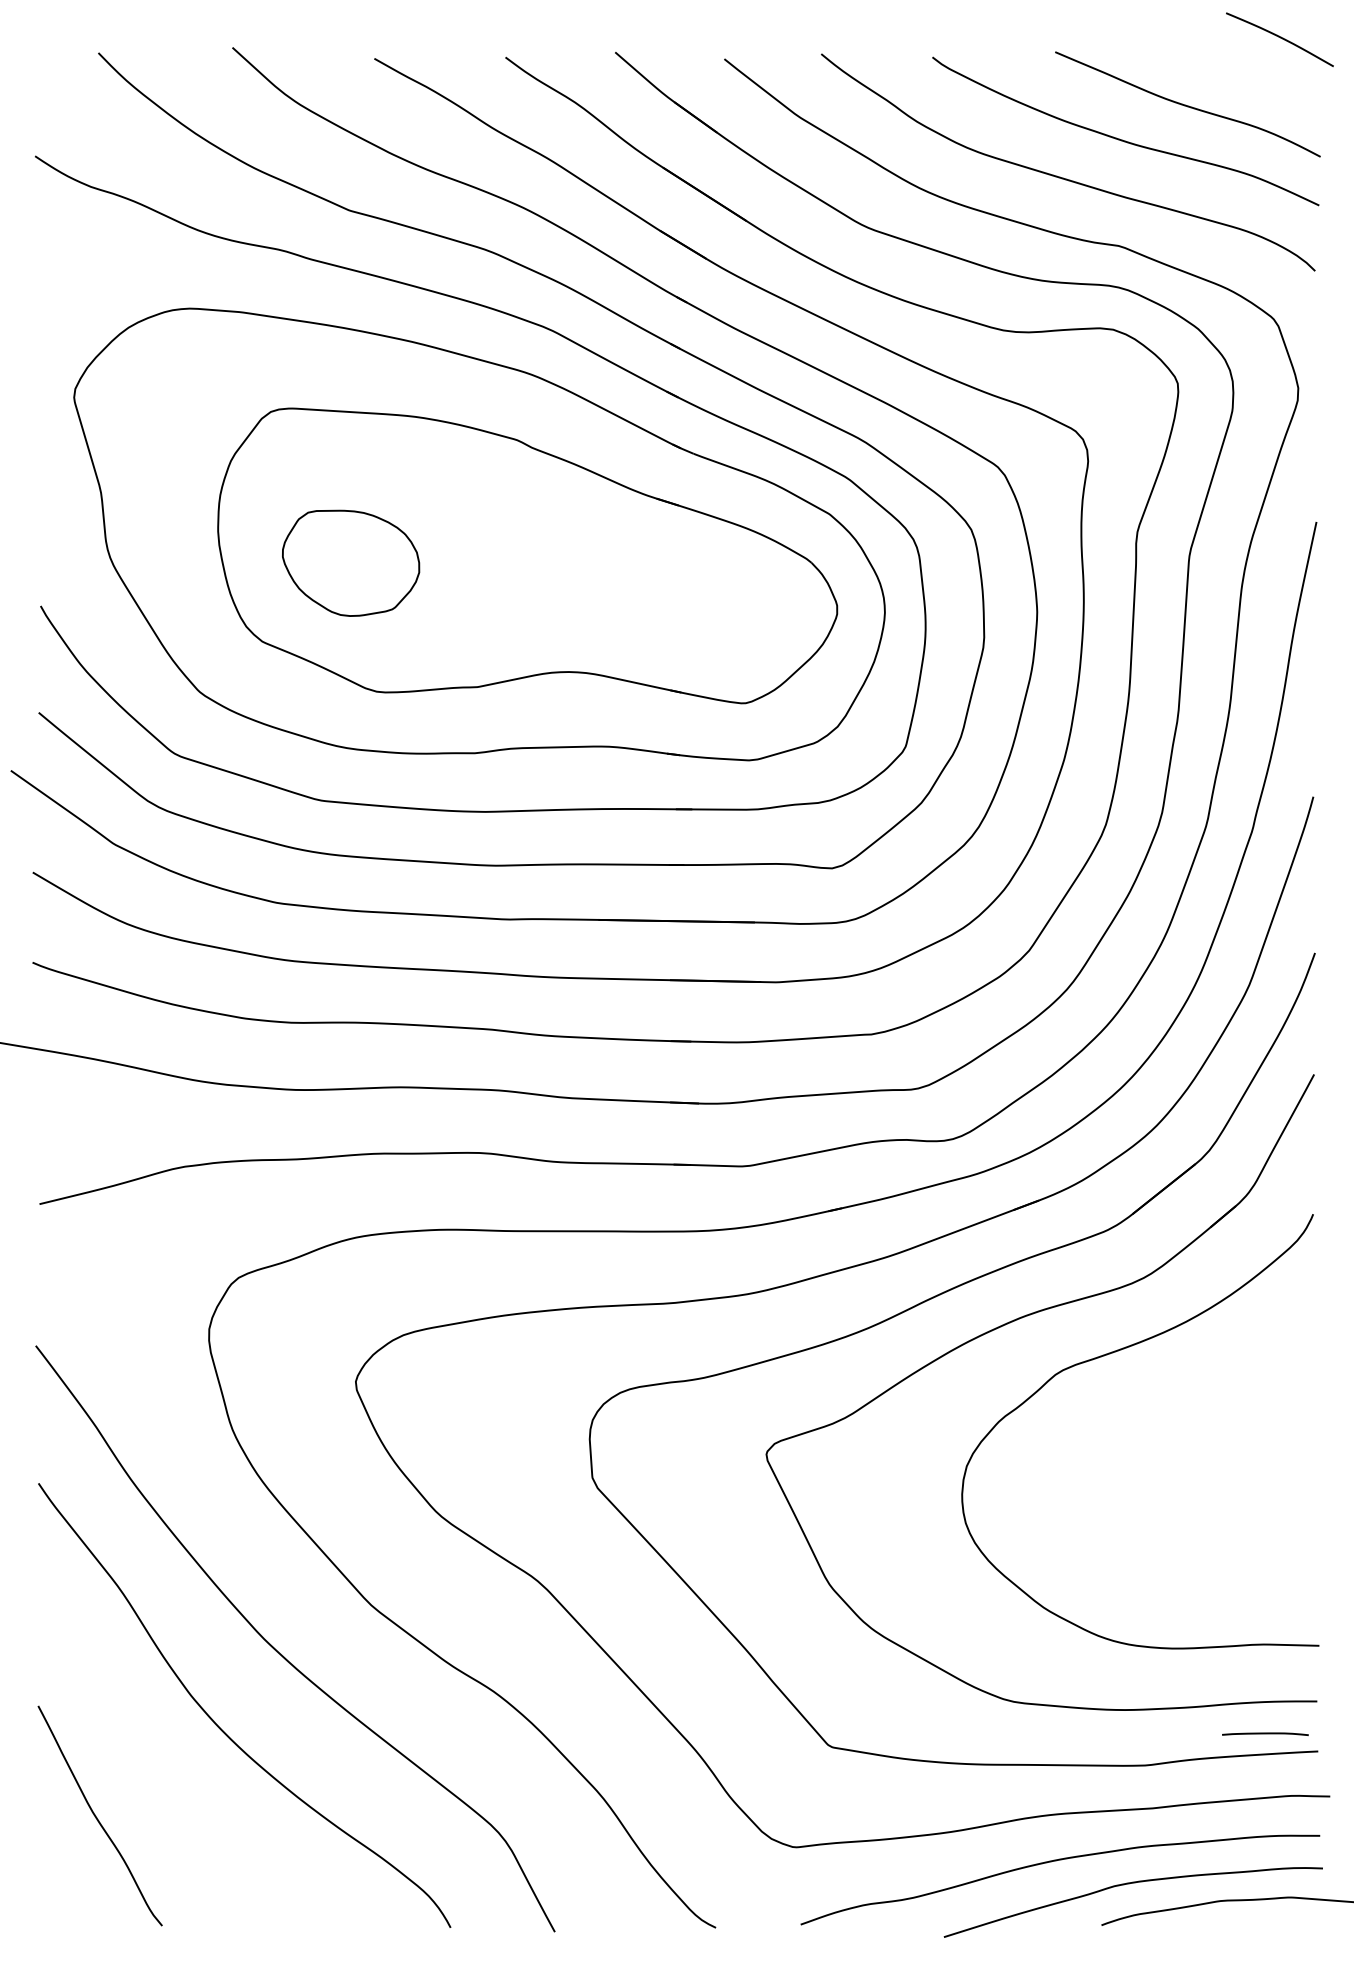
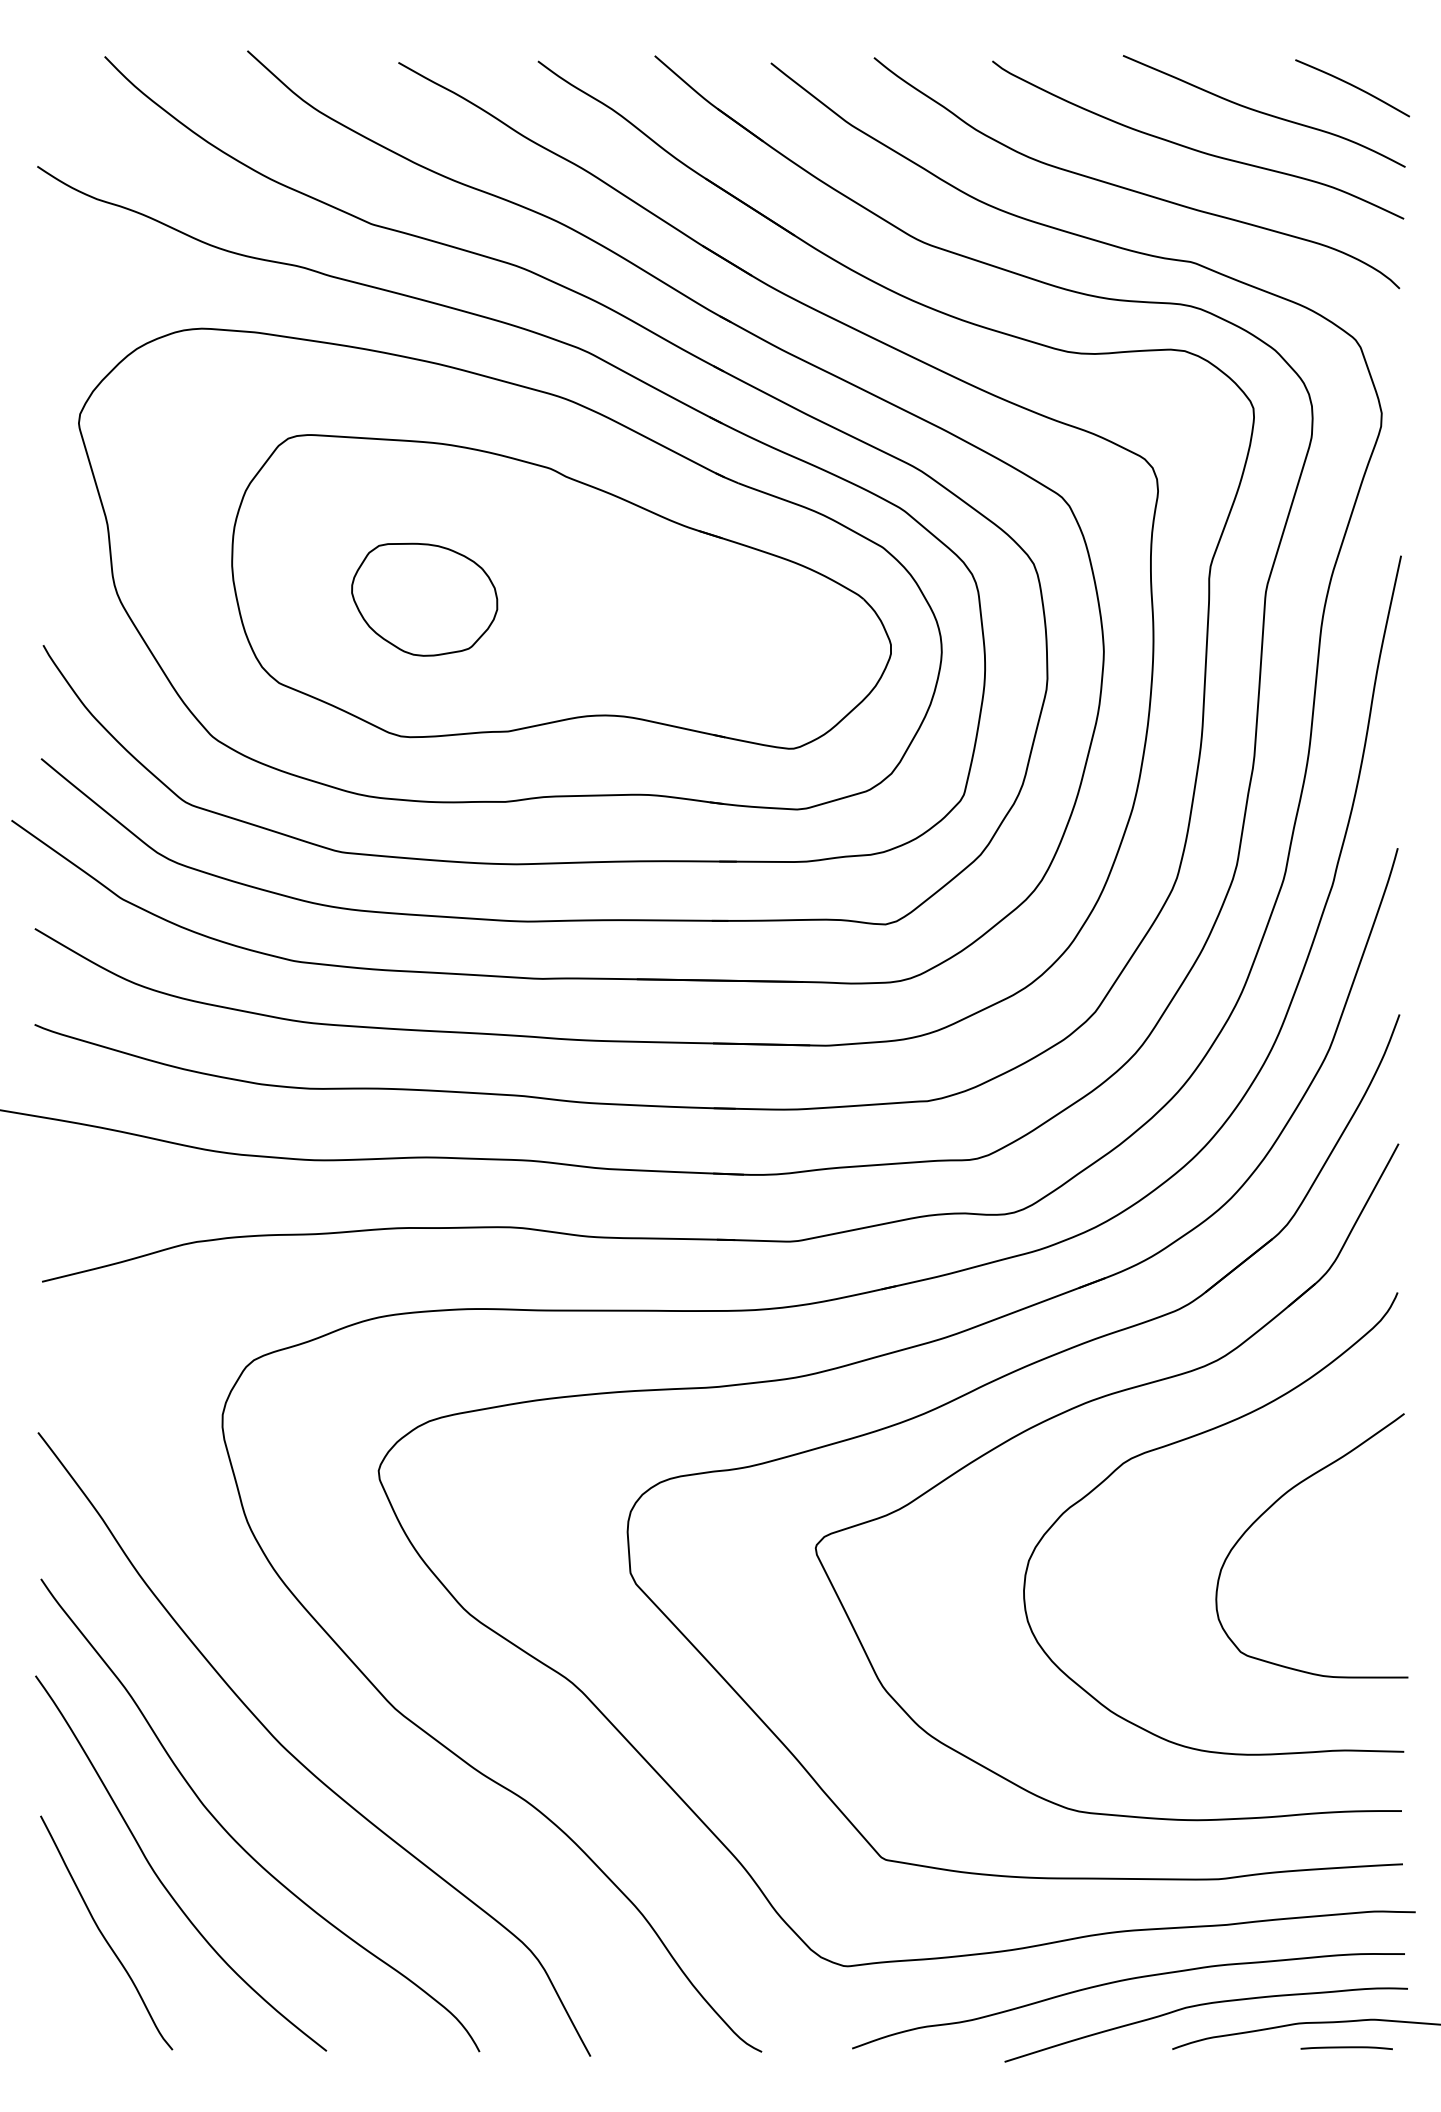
curve: (1280, 38) -> (1353, 86), moved
part: (351, 562) -> (425, 598), moved
curve: (1196, 1414) -> (1273, 1505), added
line: (1265, 1733) -> (1346, 2047), moved
curve: (149, 1763) -> (159, 1877), added

